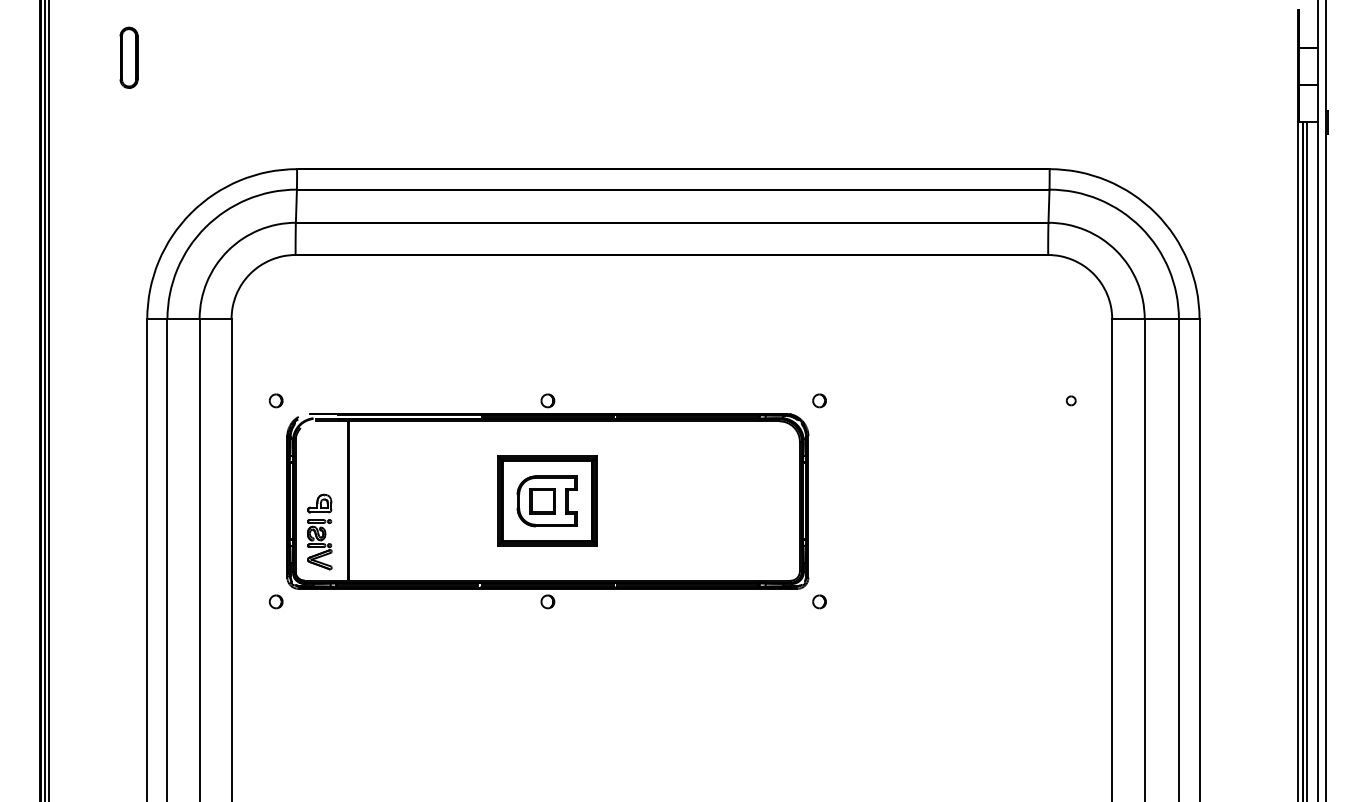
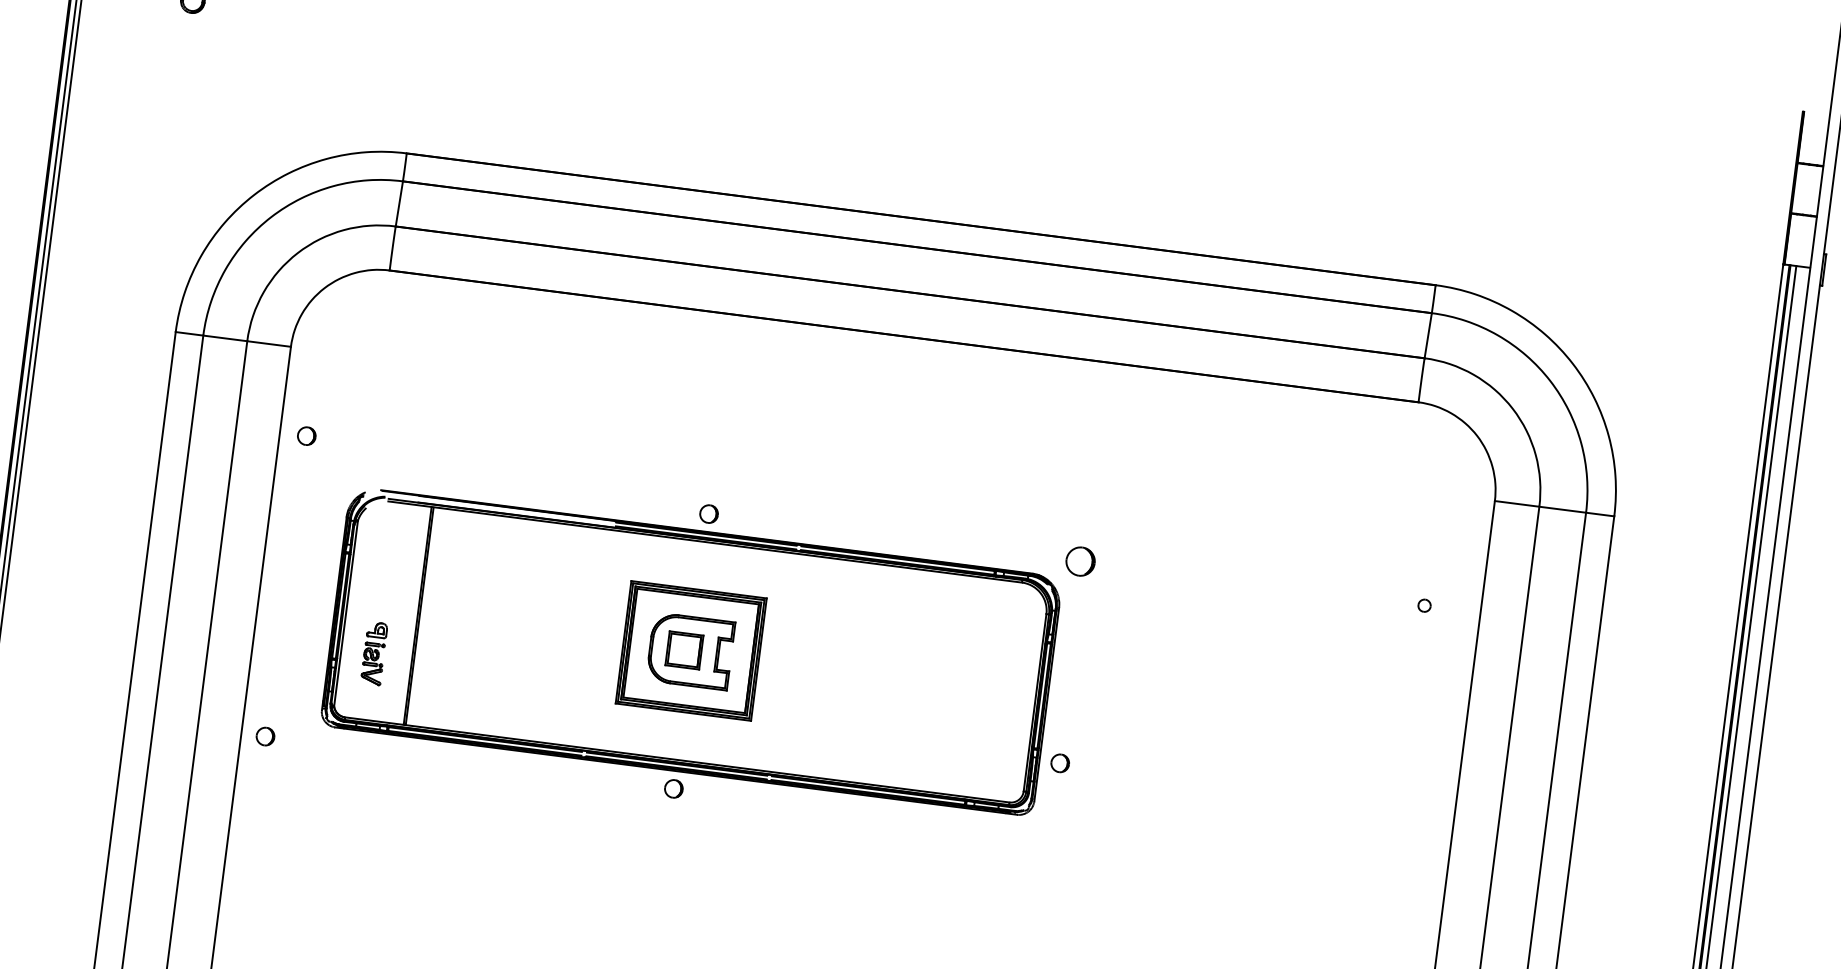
part: (275, 400) -> (305, 435), moved
part: (819, 400) -> (1080, 561), size x1.6
part: (319, 531) -> (373, 652), size x0.6
part: (275, 601) -> (264, 735), moved
part: (819, 601) -> (1060, 762), moved

